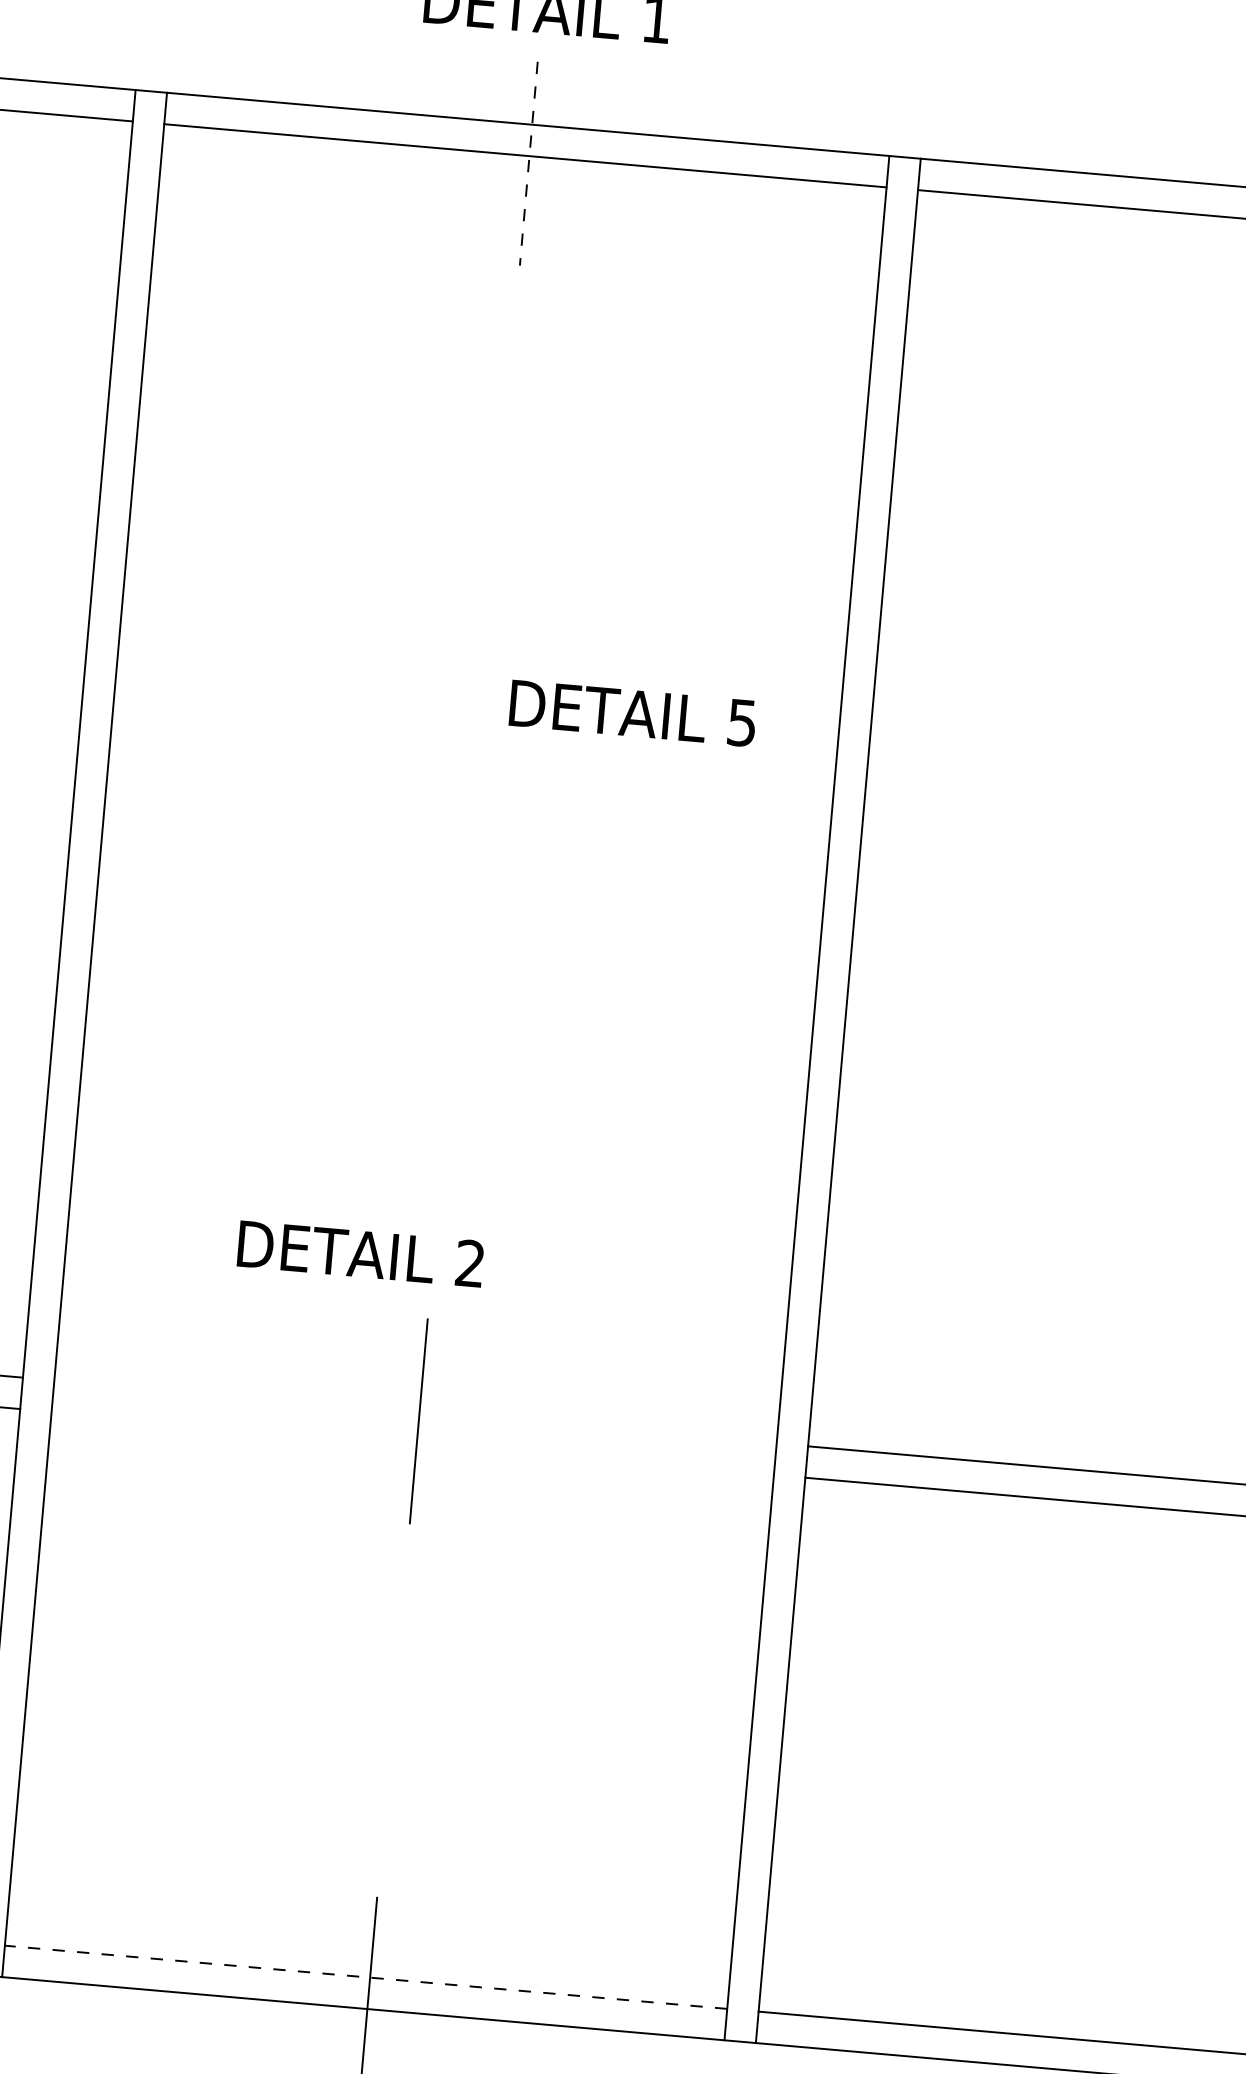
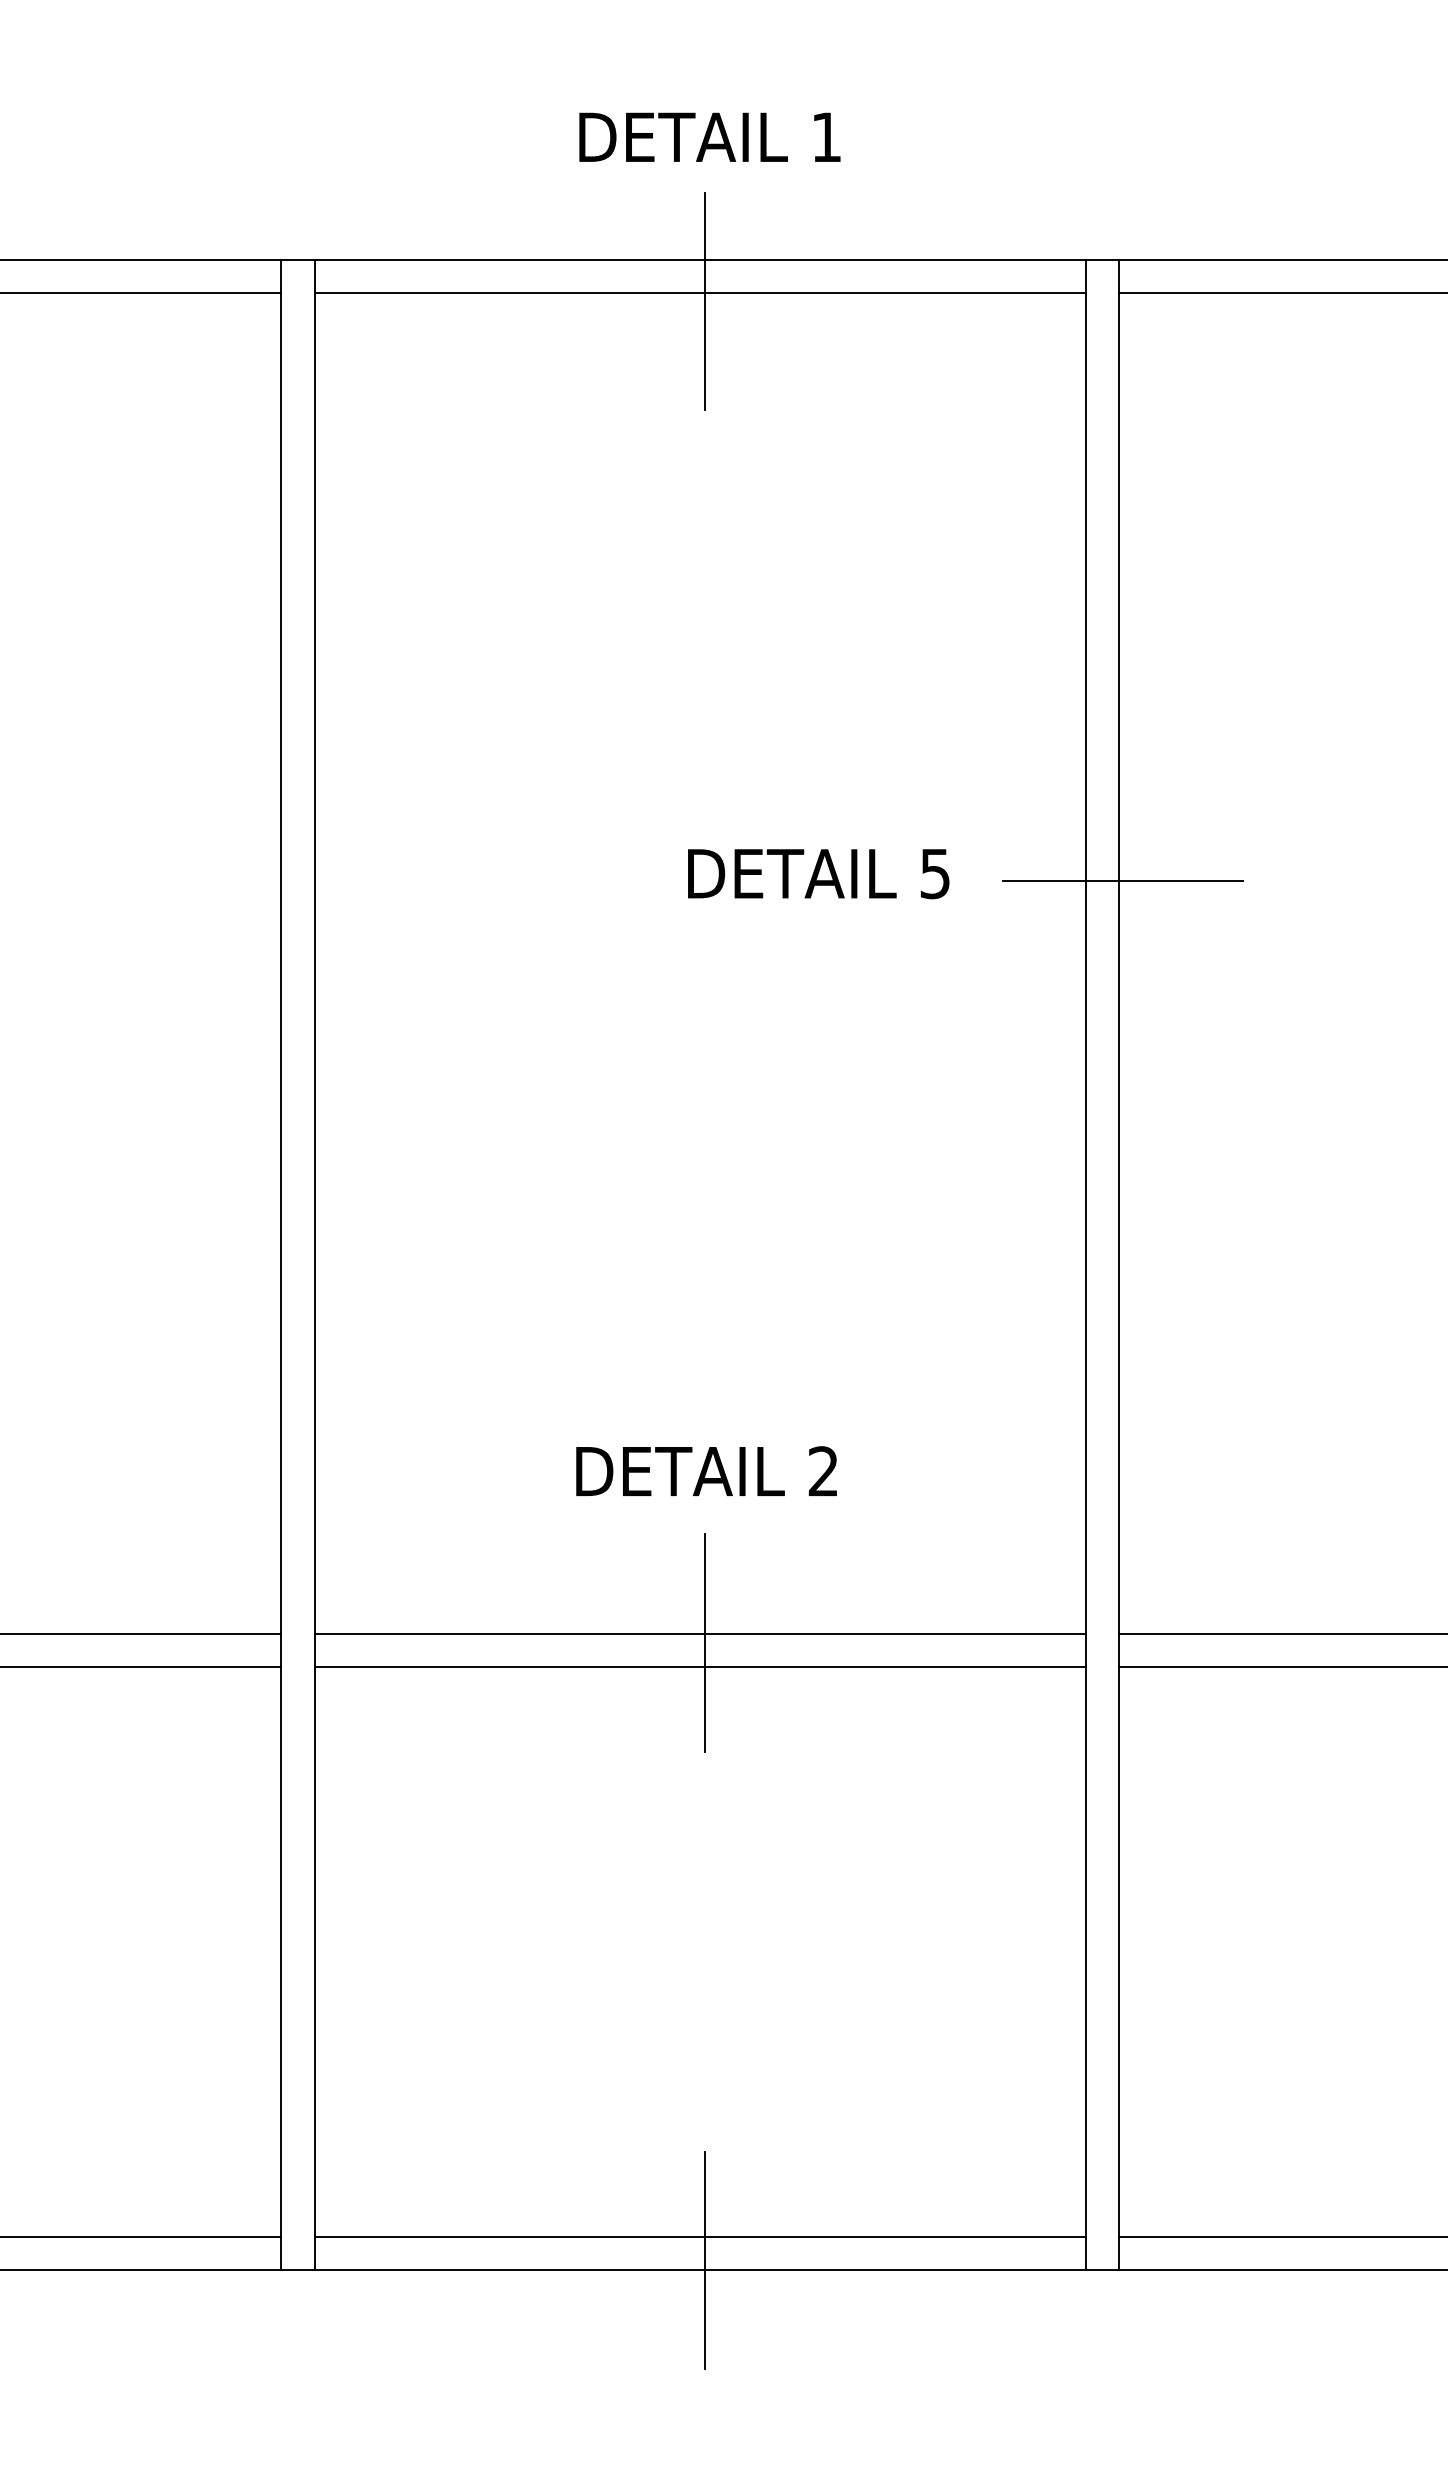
line: (528, 163) -> (704, 301), dashed -> solid
text: (632, 713) -> (818, 874), moved
line: (873, 740) -> (1122, 880), added
text: (360, 1253) -> (706, 1470), moved
line: (414, 1411) -> (699, 1633), added
line: (412, 1443) -> (699, 1667), added
line: (365, 1976) -> (699, 2236), dashed -> solid

